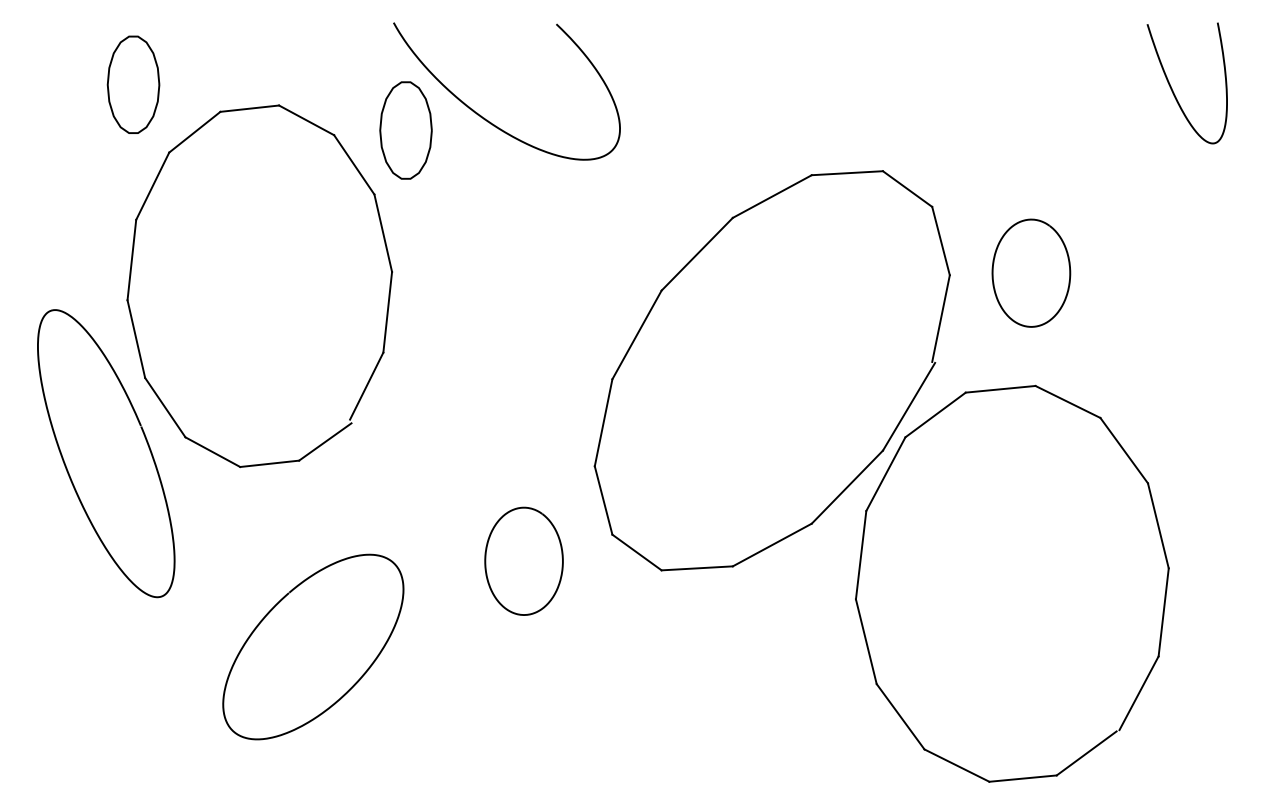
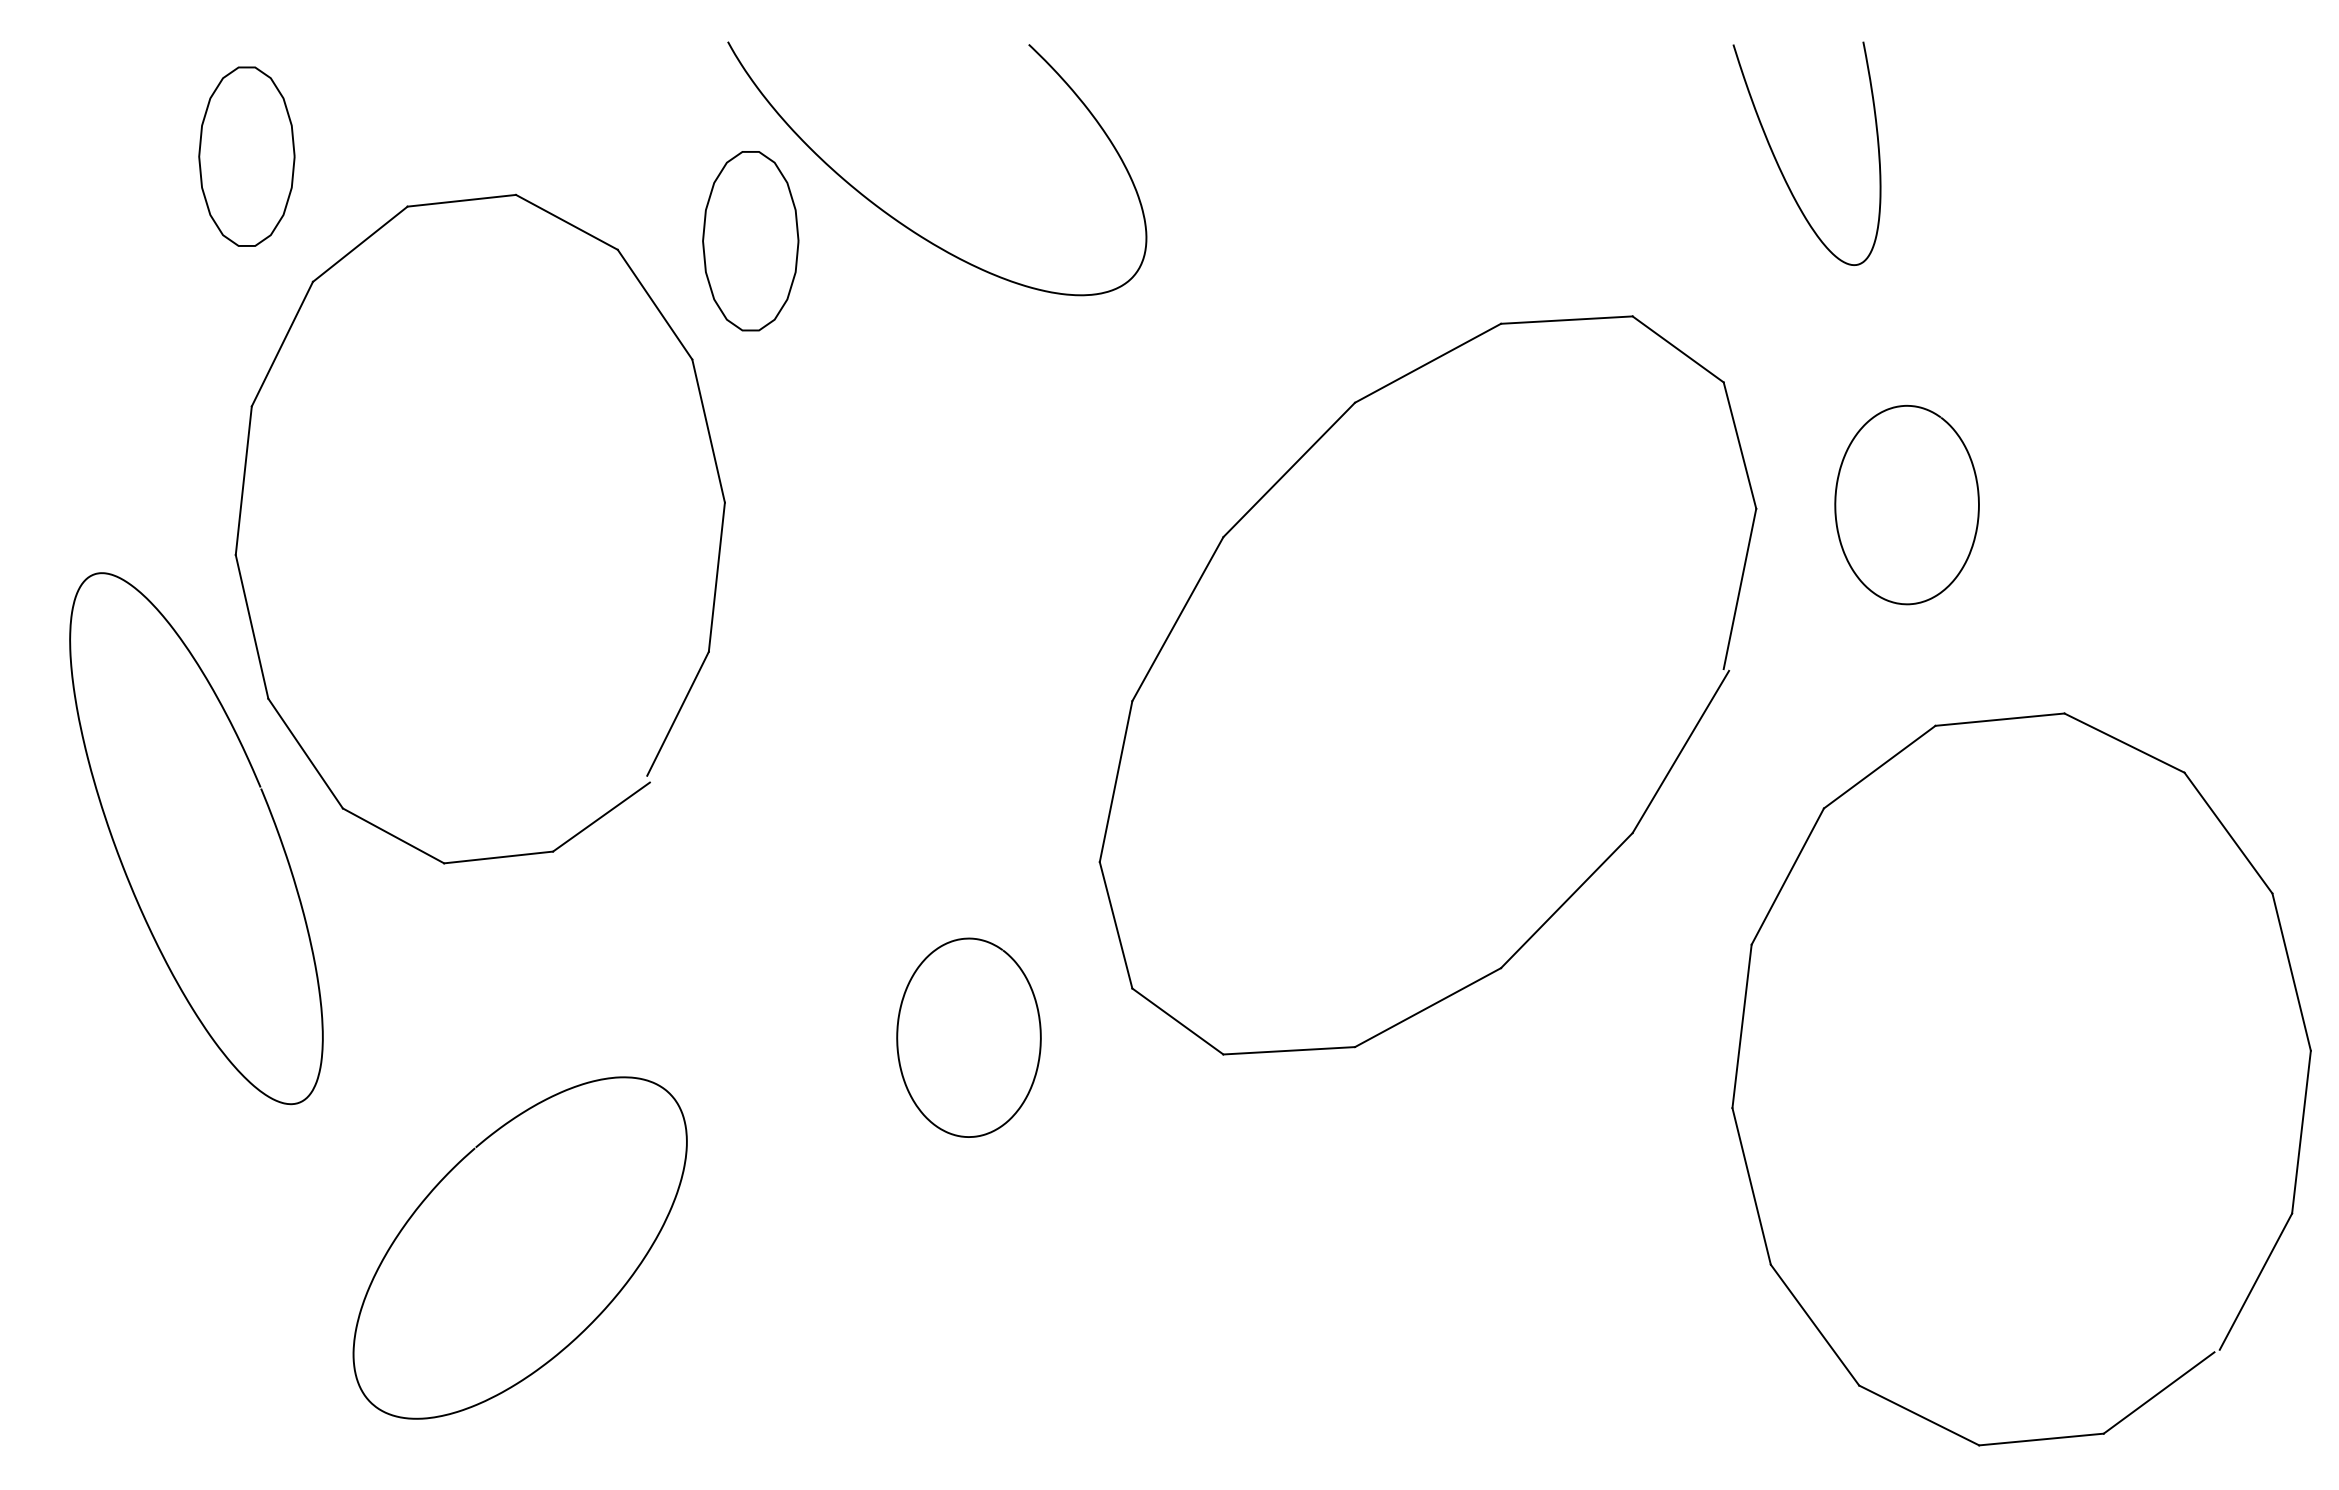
curve: (1173, 90) -> (1781, 167), moved
part: (1012, 583) -> (2021, 1078), moved
curve: (275, 607) -> (450, 1174), moved

